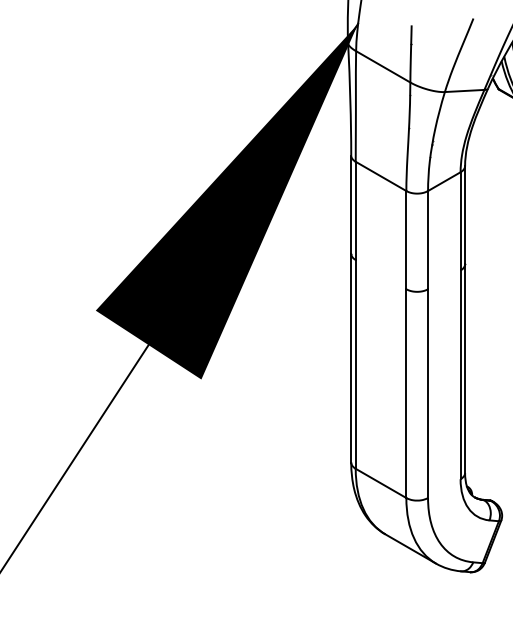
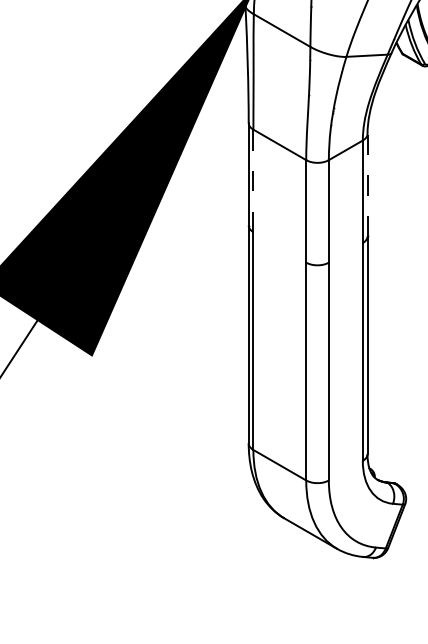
line: (355, 210) -> (253, 180), solid -> dashed
line: (465, 214) -> (367, 184), solid -> dashed

